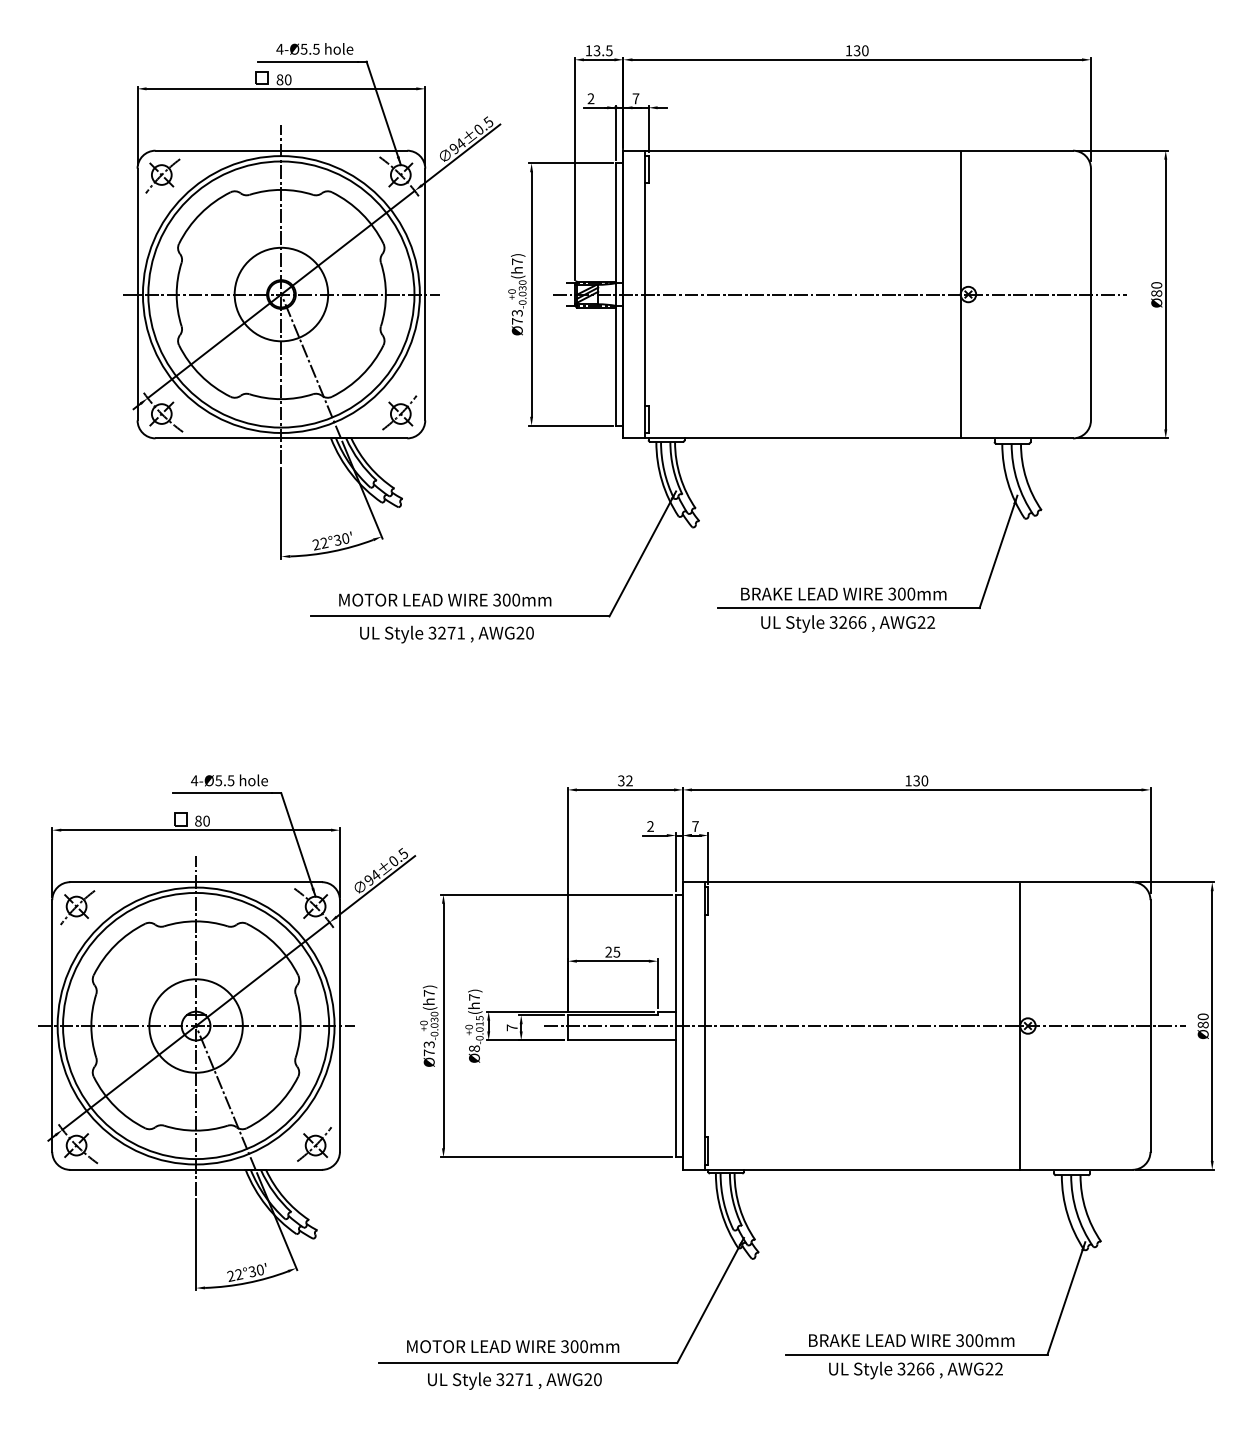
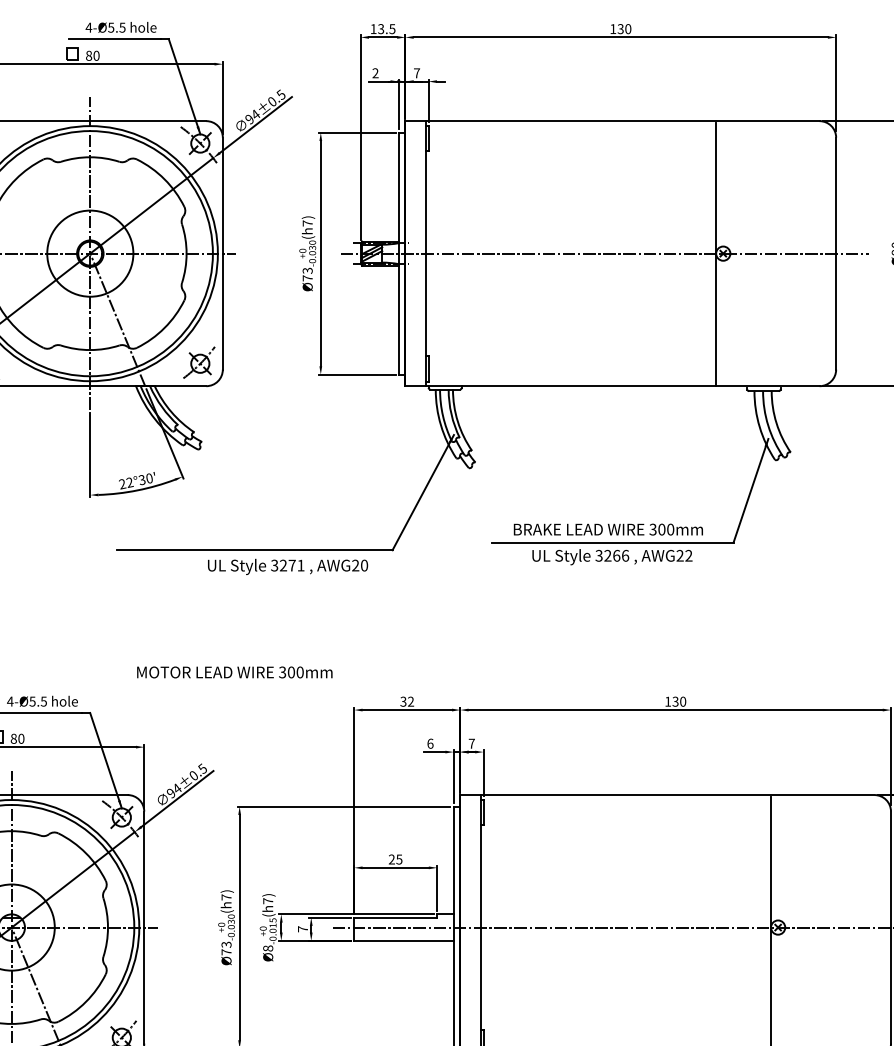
text: (445, 599) -> (235, 671), moved
text: (446, 634) -> (287, 566), moved
text: (650, 826) -> (430, 743), 2 -> 6

